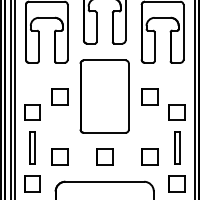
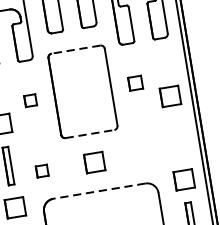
line: (104, 60) -> (75, 49), solid -> dashed
part: (59, 96) -> (30, 100), size x0.6
part: (149, 96) -> (135, 83), size x0.7
line: (104, 132) -> (89, 133), solid -> dashed
part: (177, 147) -> (177, 137), removed
part: (59, 156) -> (41, 170), size x0.6
part: (149, 156) -> (146, 153), removed
line: (104, 181) -> (99, 190), solid -> dashed

